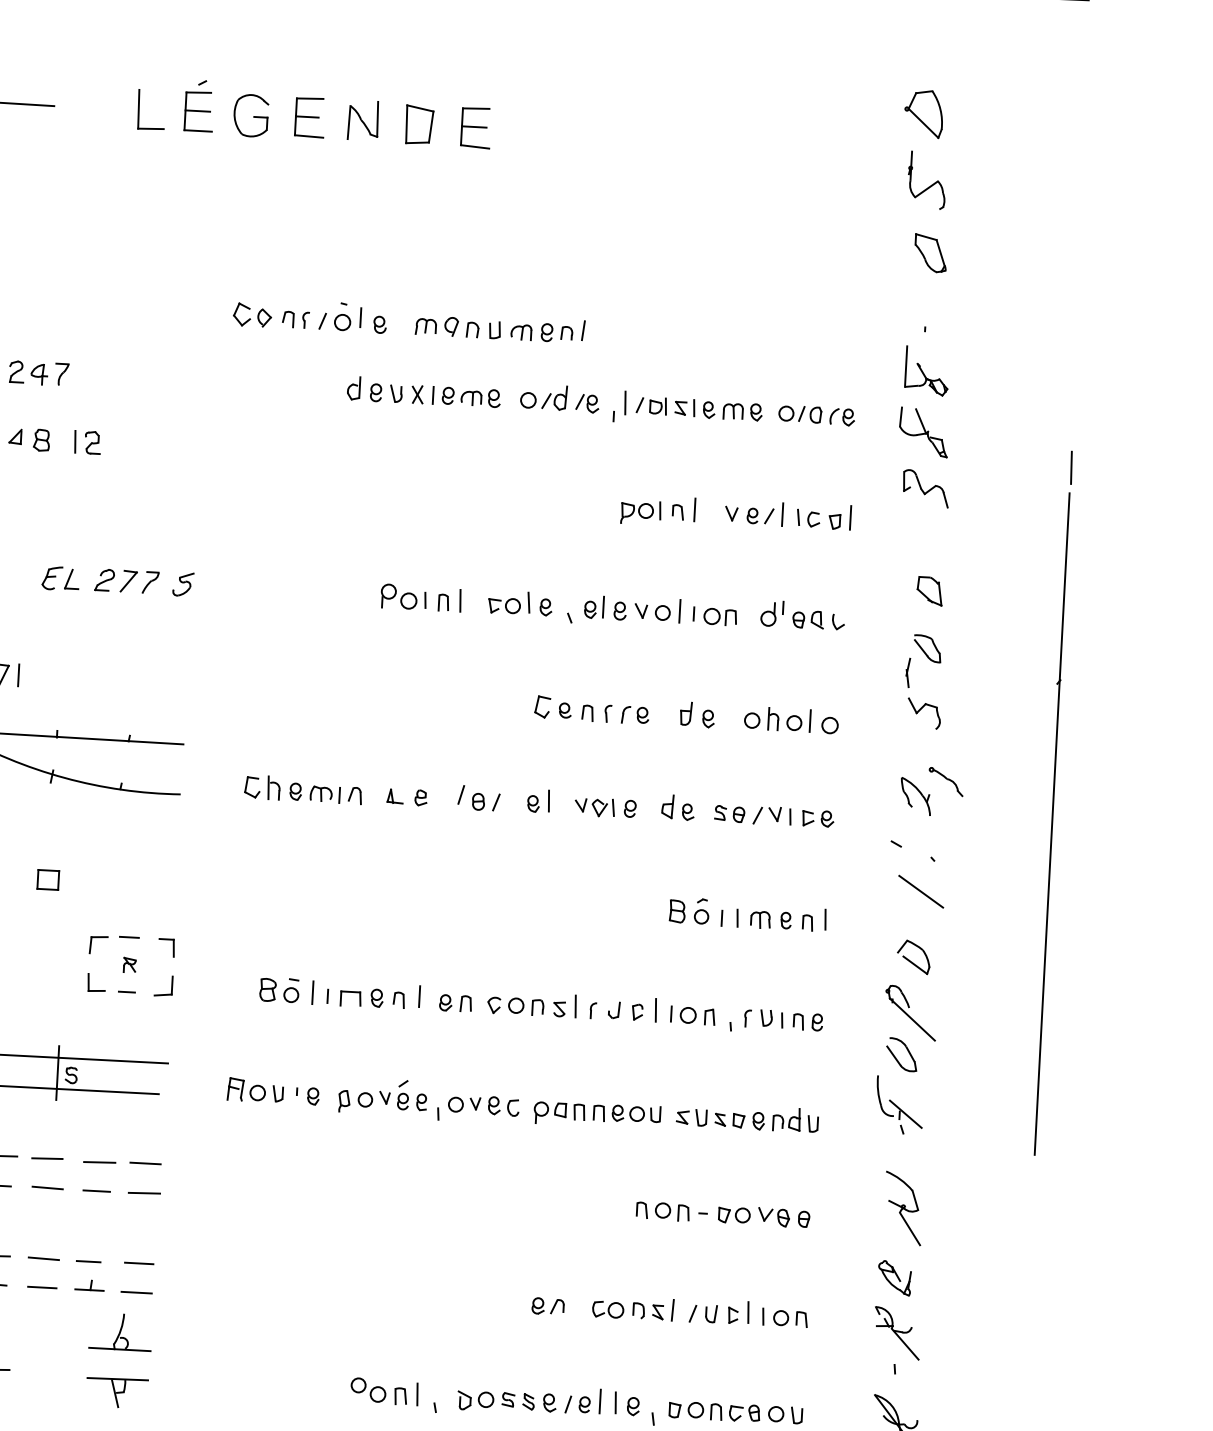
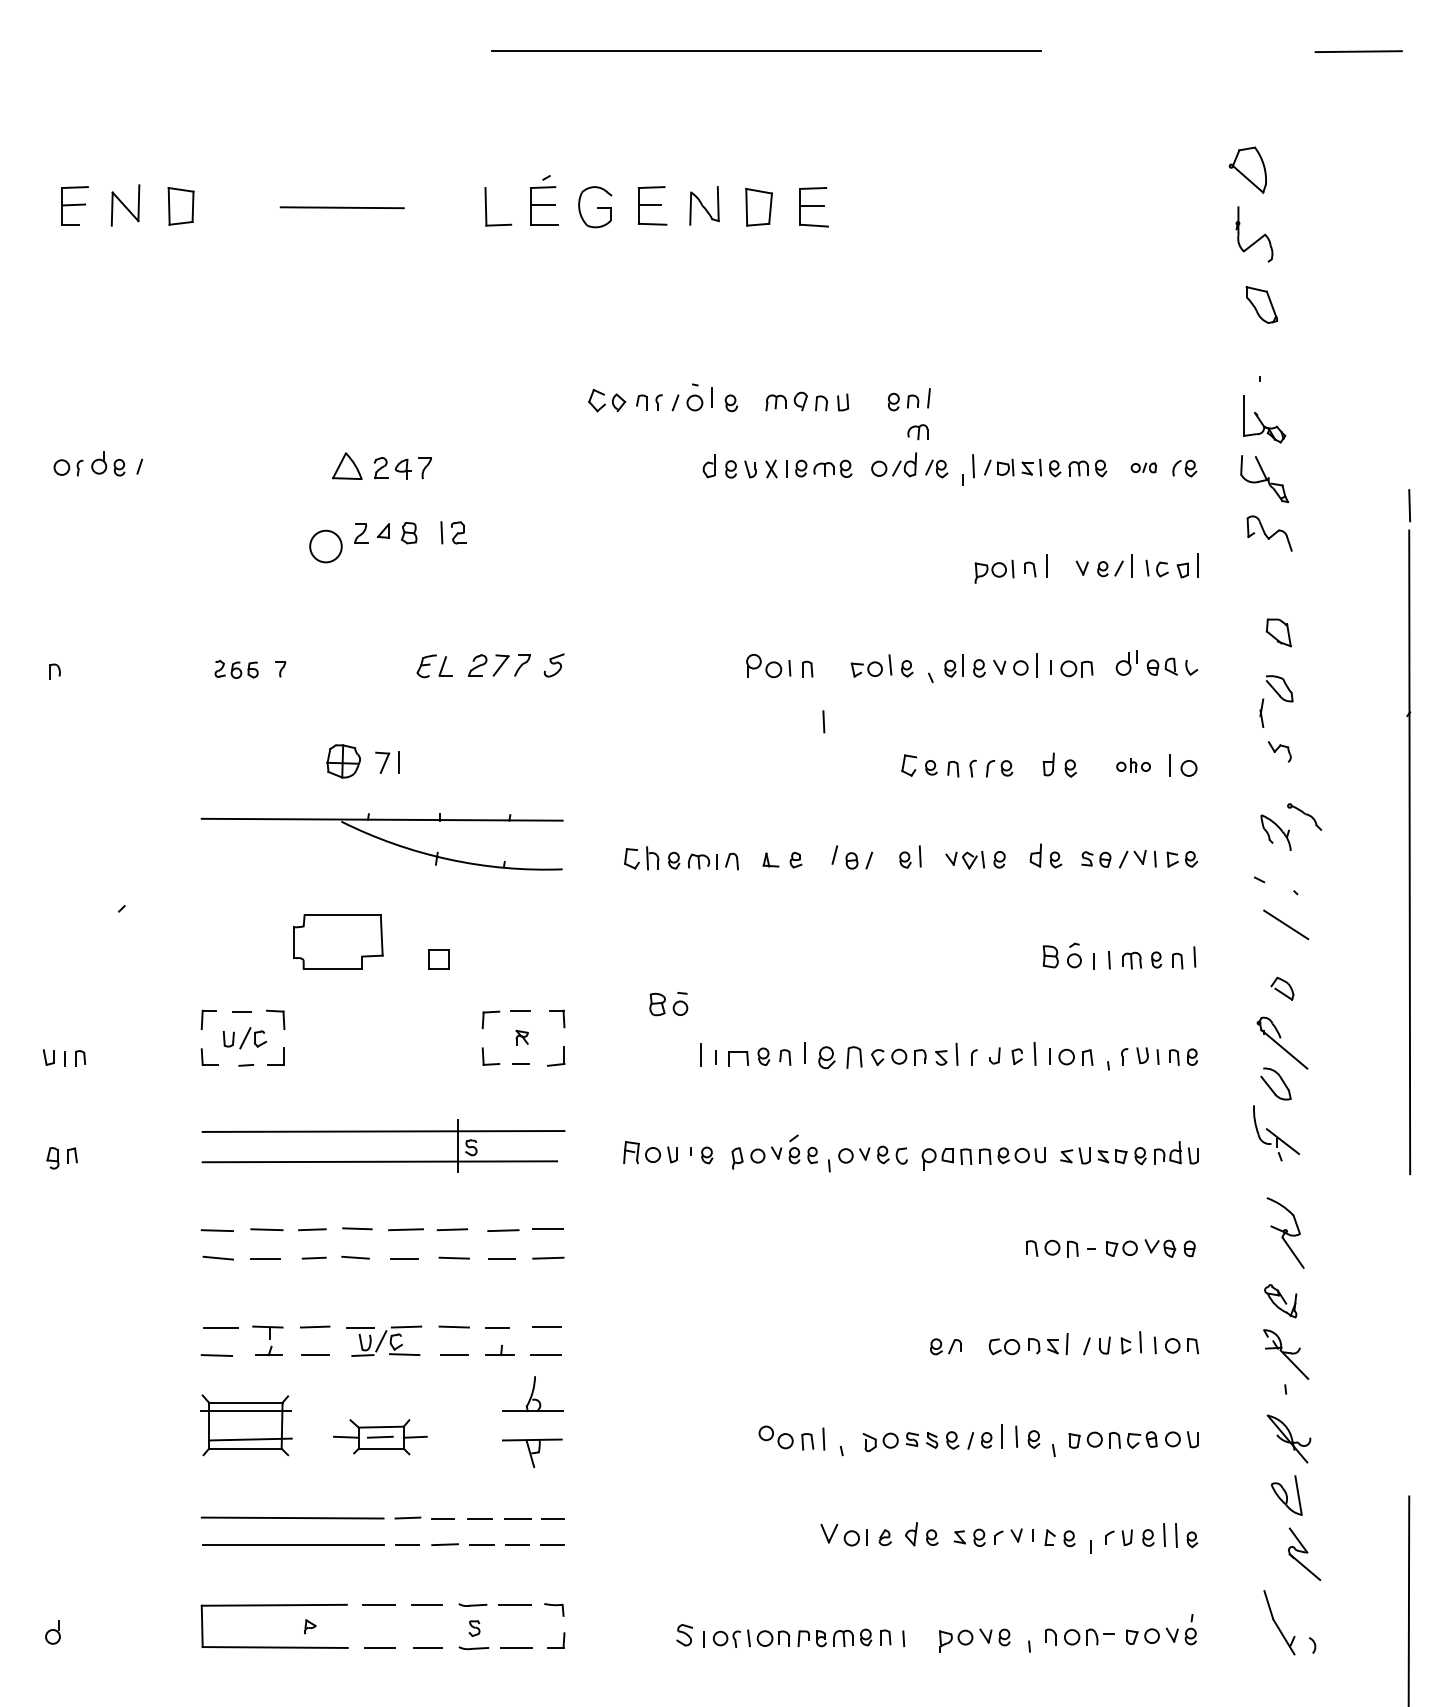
part: (520, 332) -> (917, 432), moved
part: (800, 413) -> (1143, 467), size x0.6
line: (460, 600) -> (823, 721), moved
part: (923, 713) -> (1279, 751), size x0.7
part: (773, 719) -> (1133, 765), size x0.6
part: (913, 956) -> (1282, 988), size x0.7
part: (279, 990) -> (668, 1004), moved
part: (455, 1003) -> (840, 1057), size x1.4

